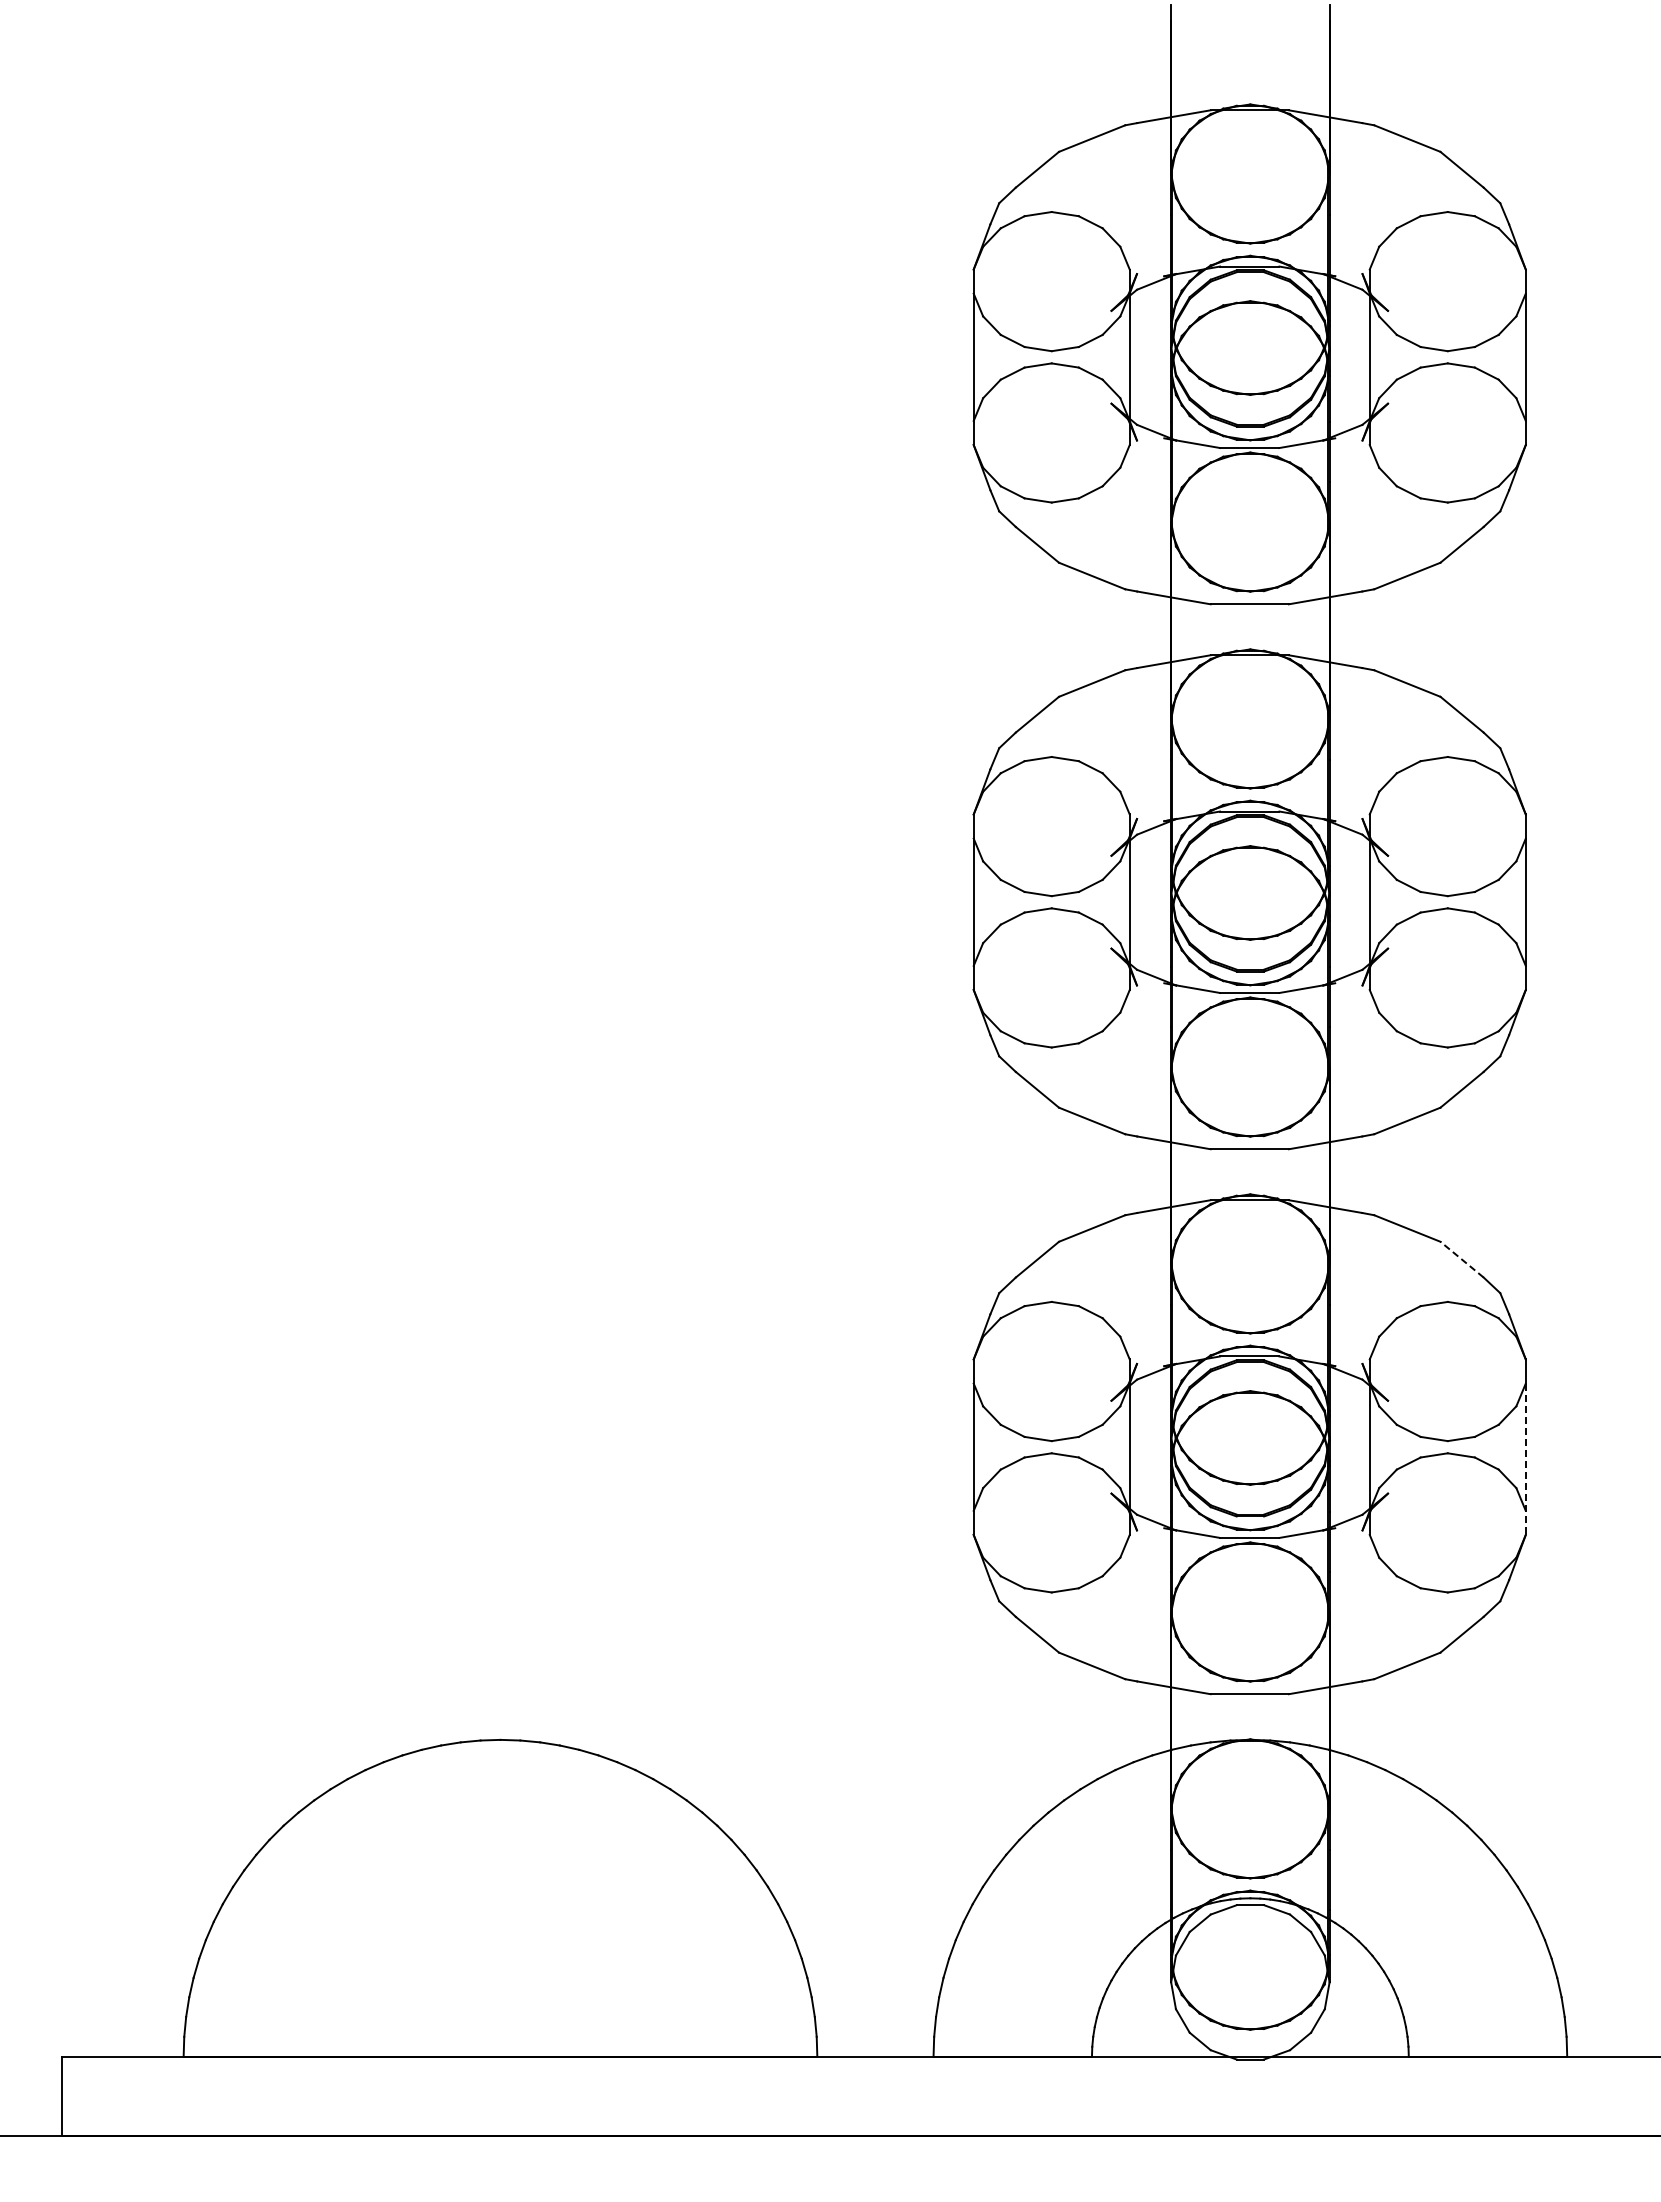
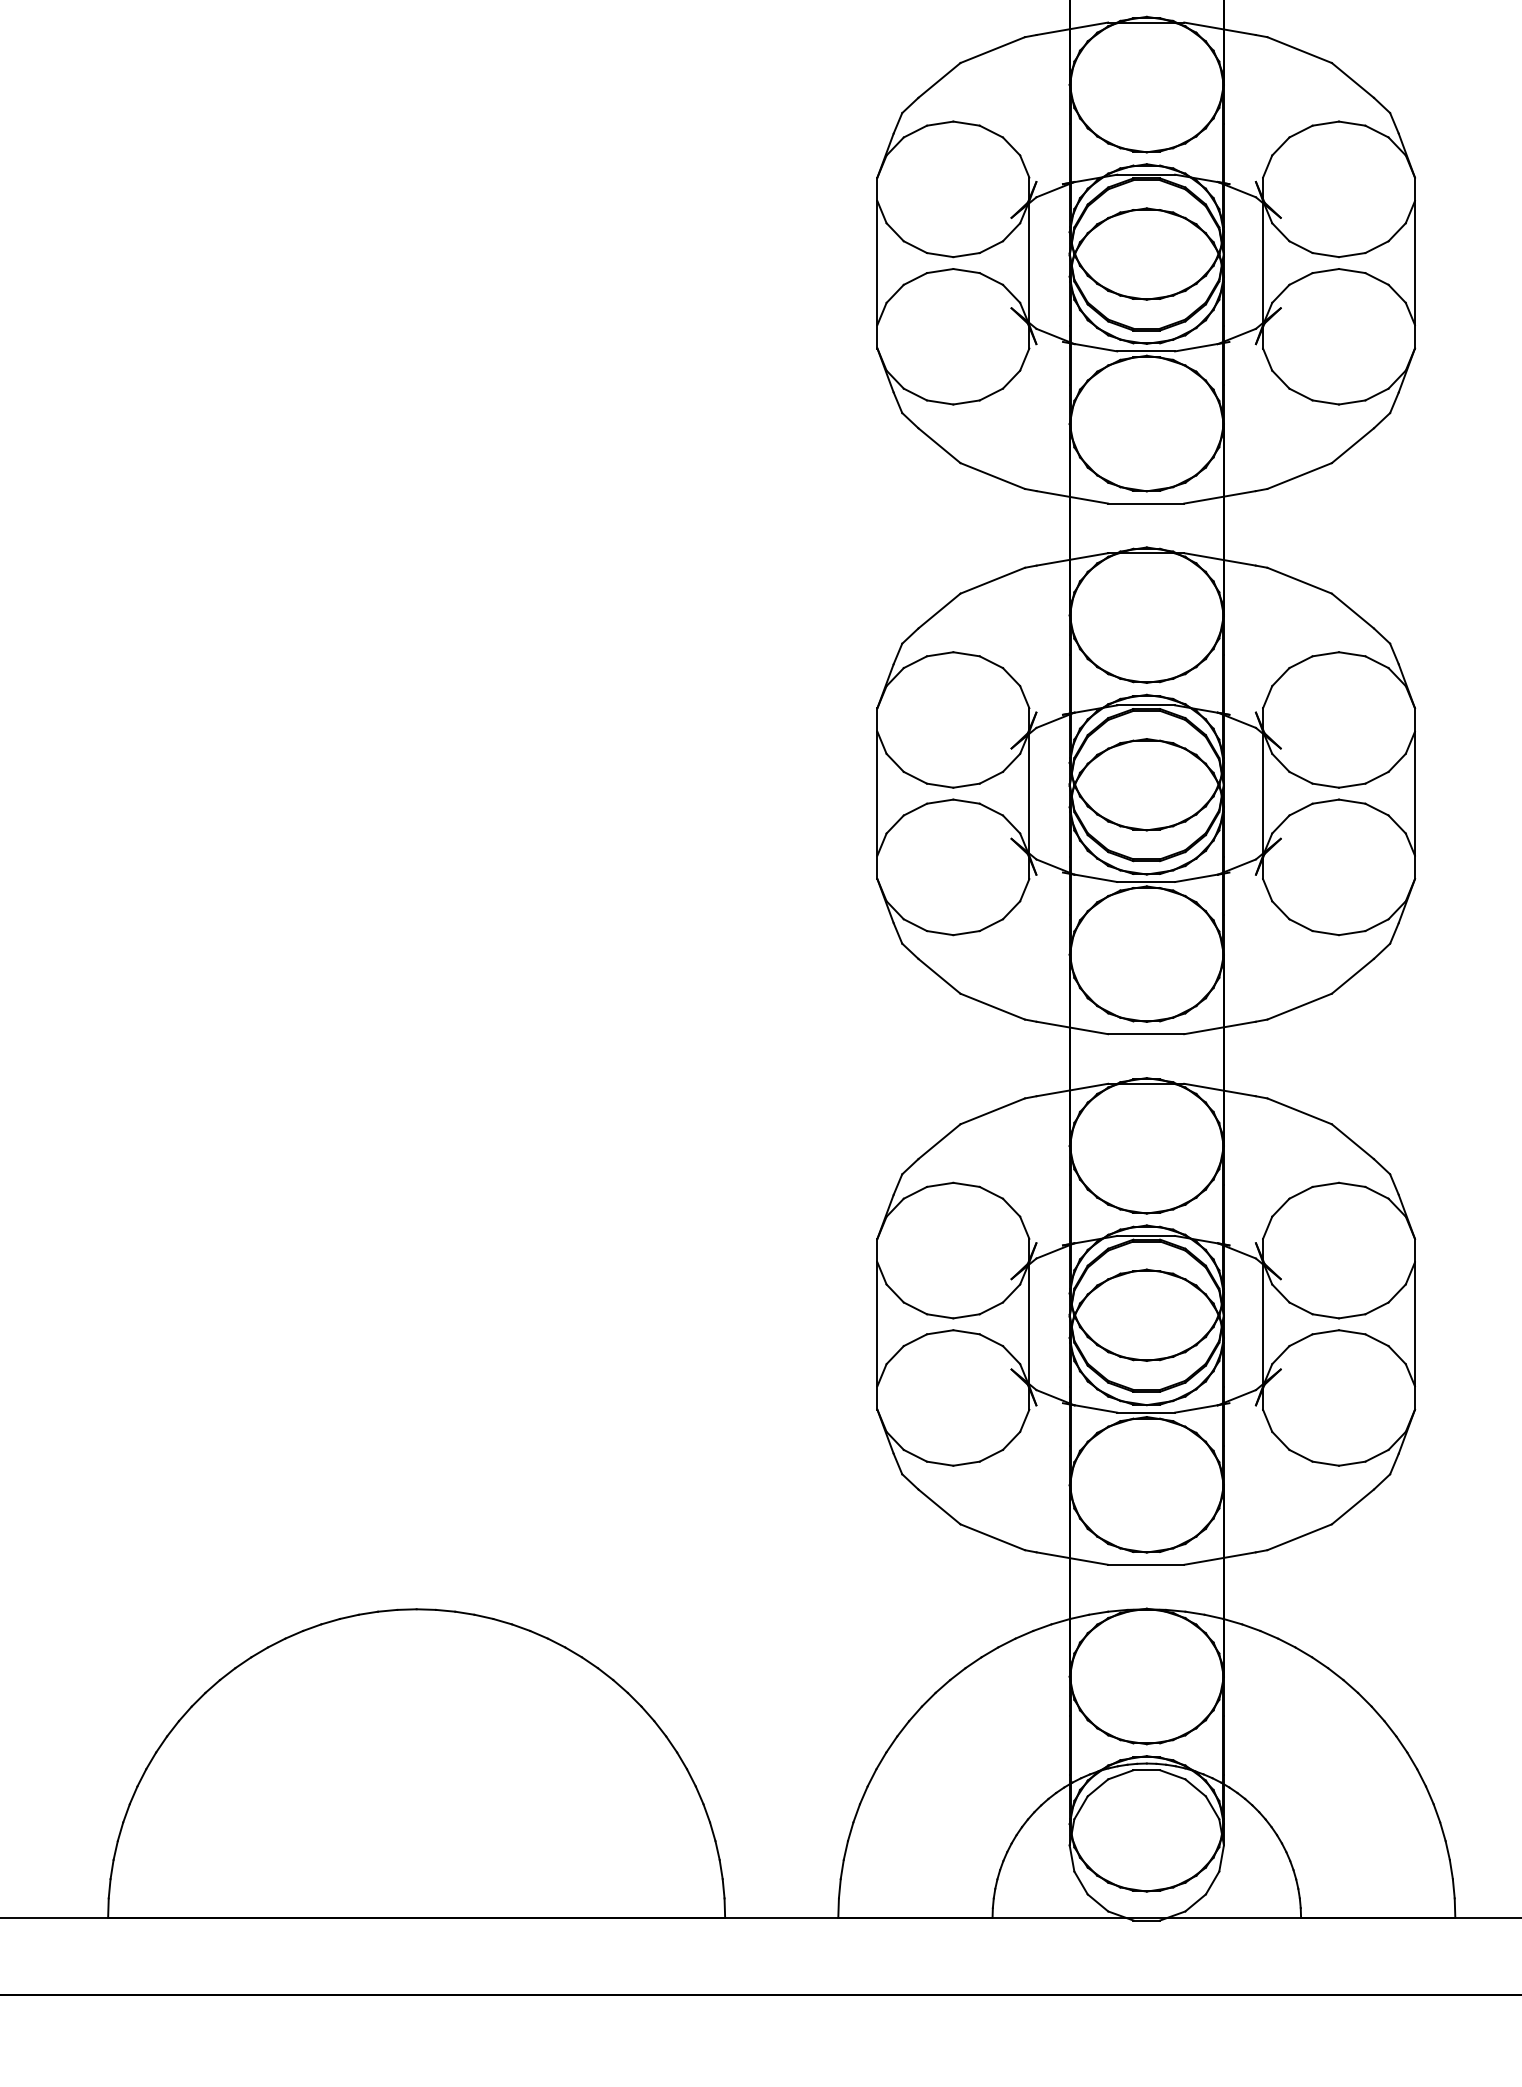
line: (1461, 1259) -> (1352, 1141), dashed -> solid
line: (1525, 1459) -> (1414, 1336), dashed -> solid

